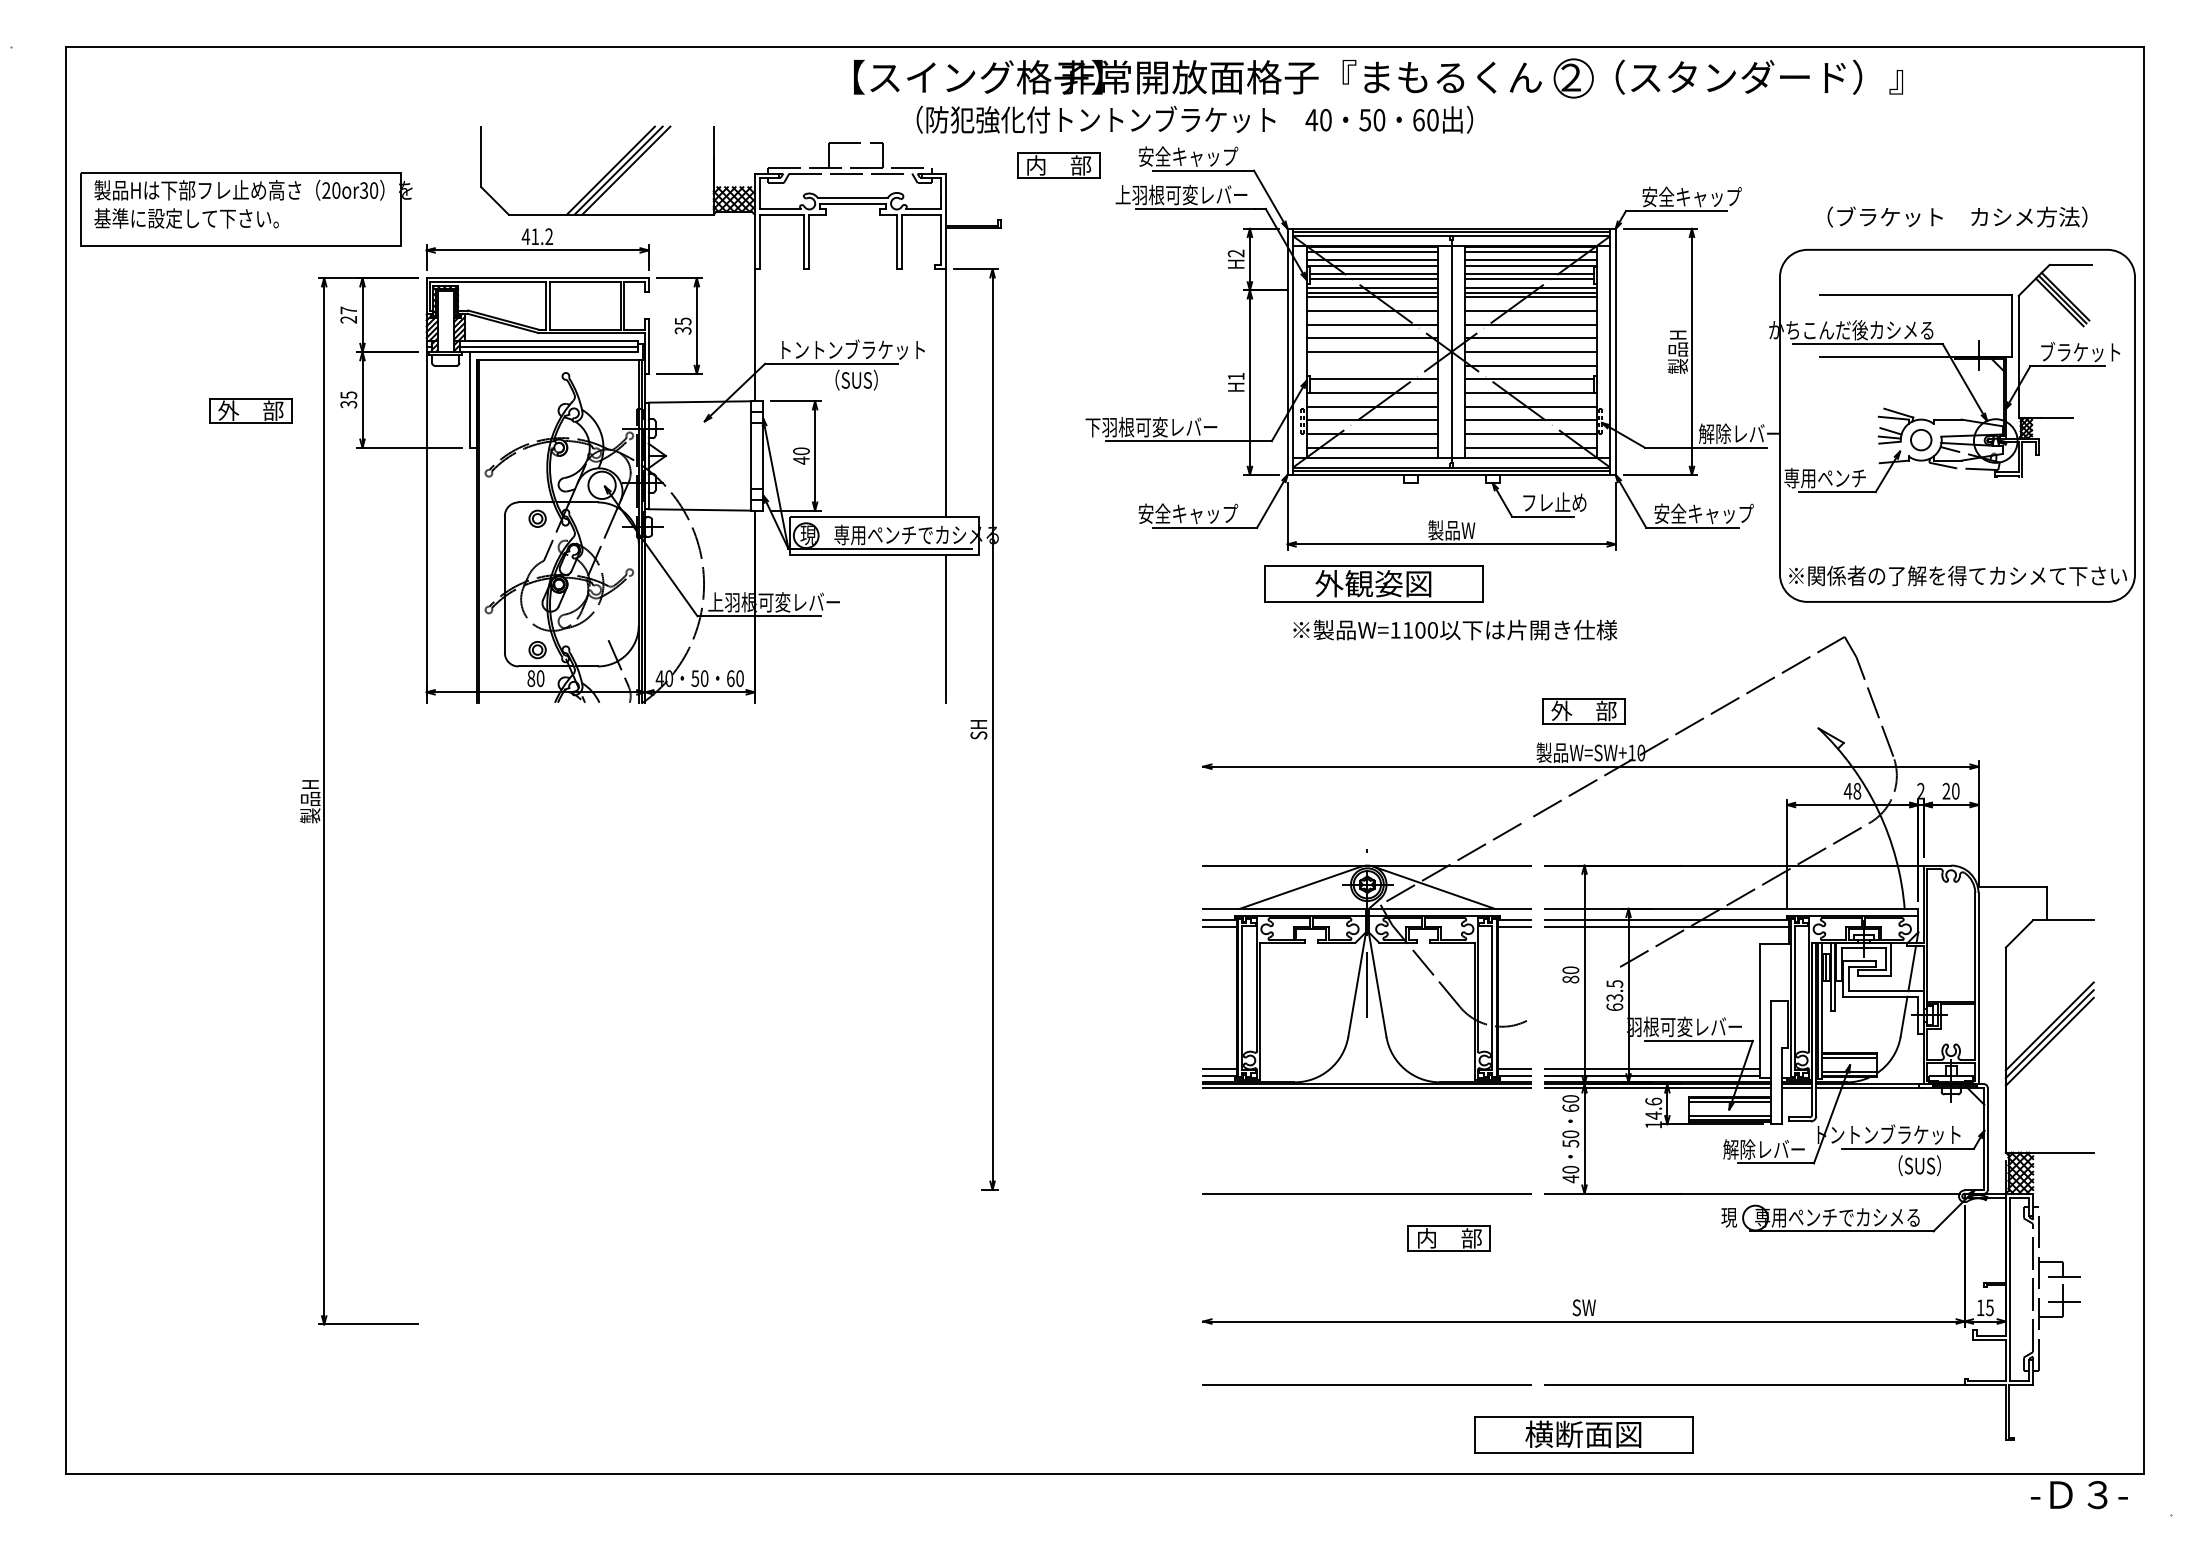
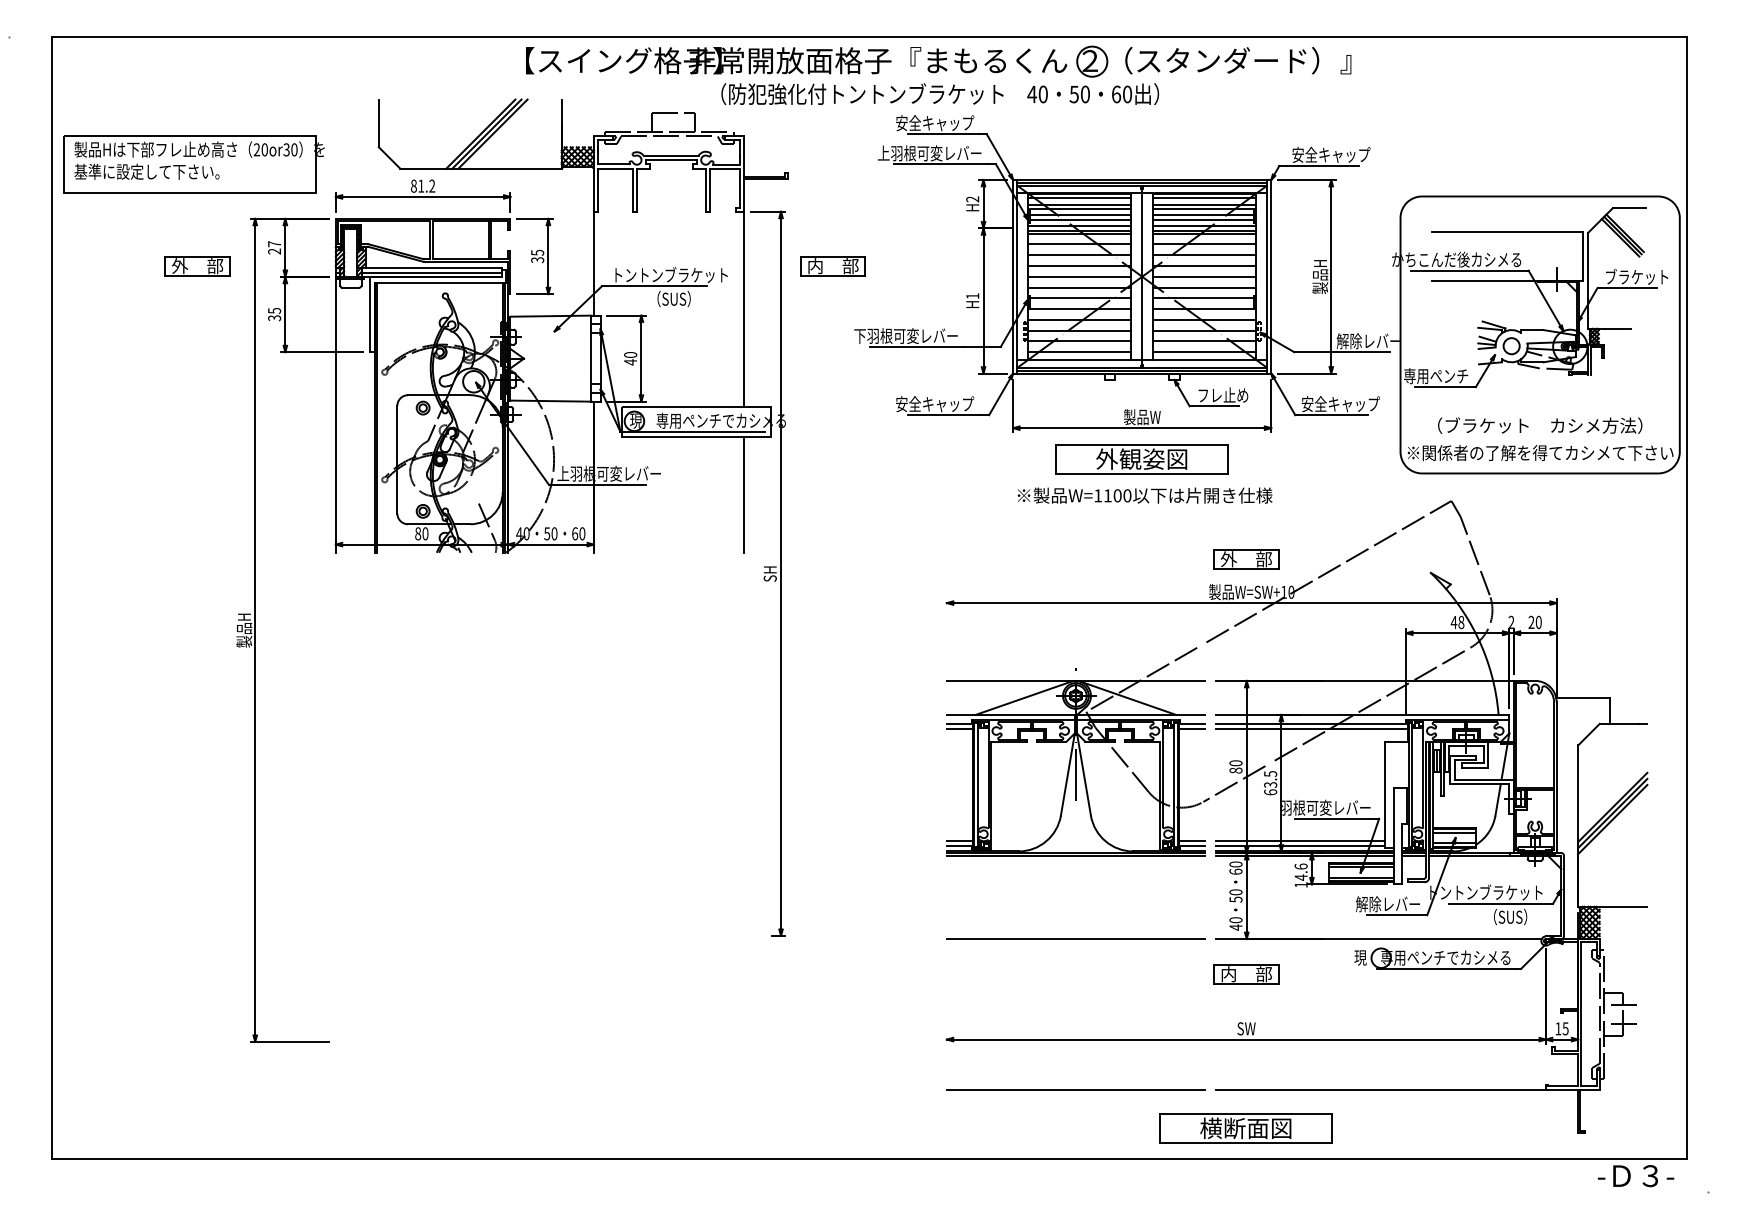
part: (1378, 78) -> (938, 61), moved
part: (1057, 165) -> (832, 266), moved
text: (1957, 216) -> (1540, 425), moved
text: (525, 235) -> (413, 185), 41.2 -> 81.2
line: (1371, 365) -> (1079, 287), added
part: (250, 411) -> (197, 266), moved
part: (1373, 584) -> (1141, 459), moved
line: (1568, 995) -> (1234, 783), added
part: (1449, 1238) -> (1246, 974), moved

